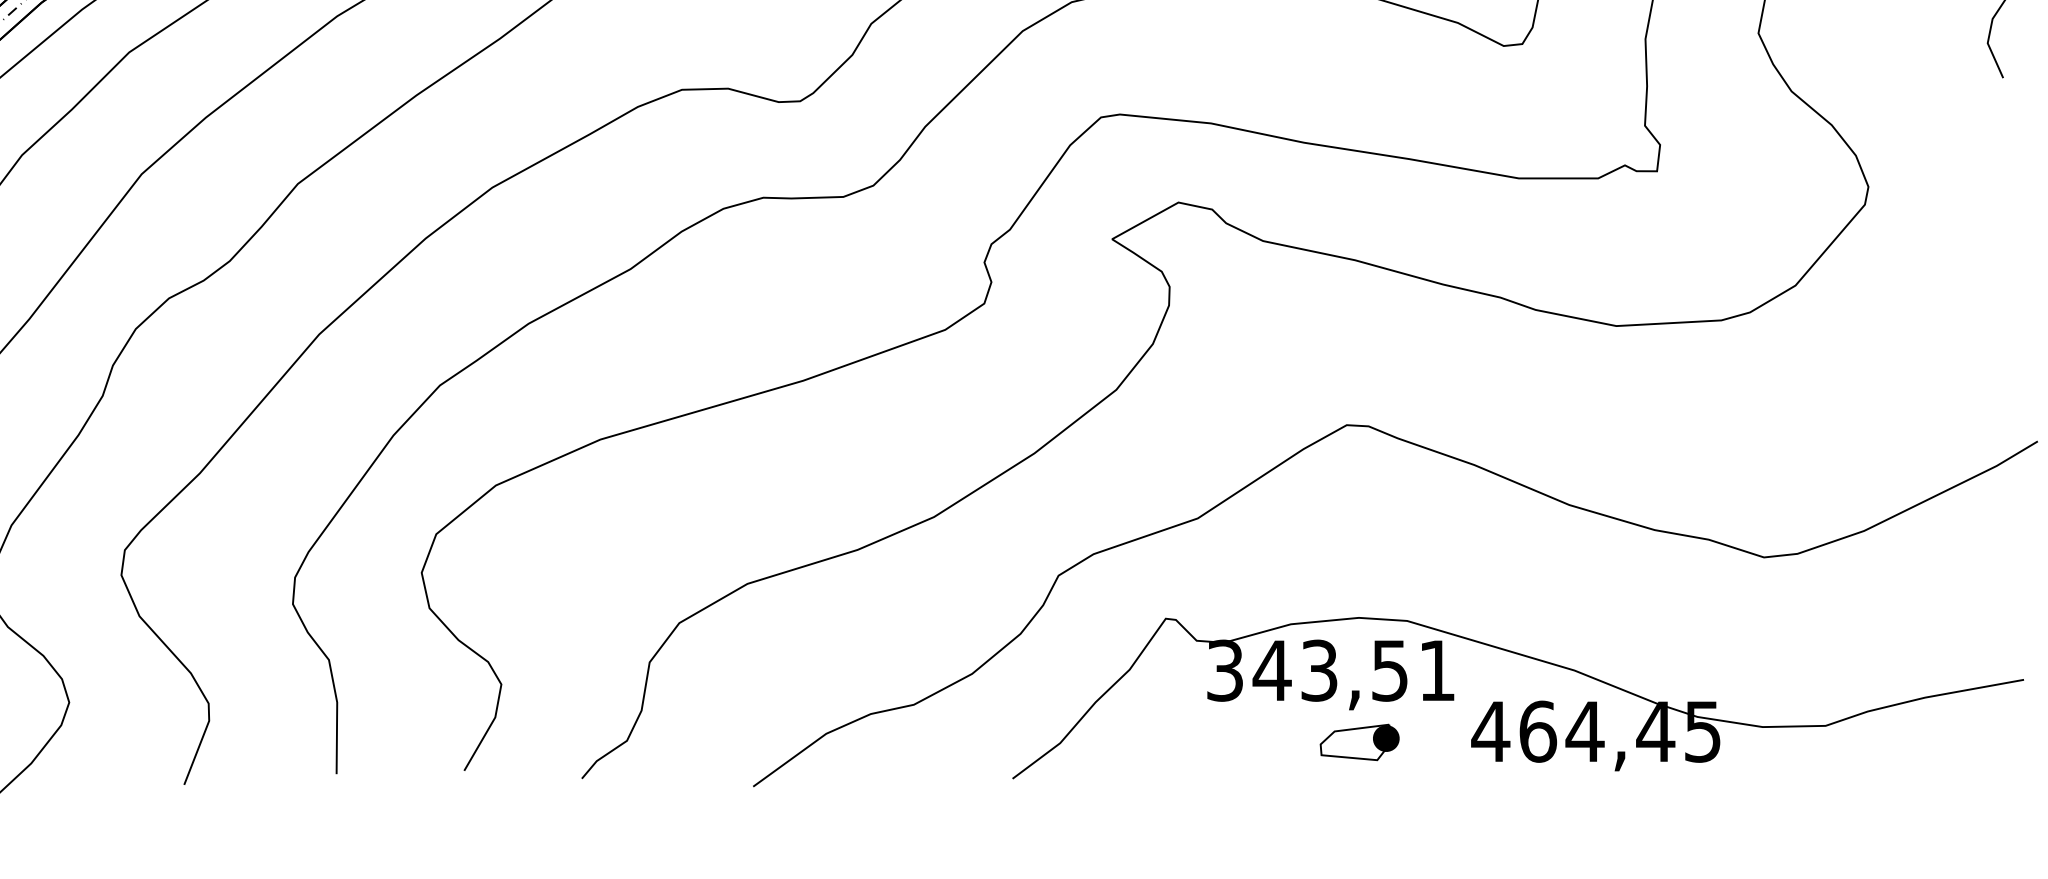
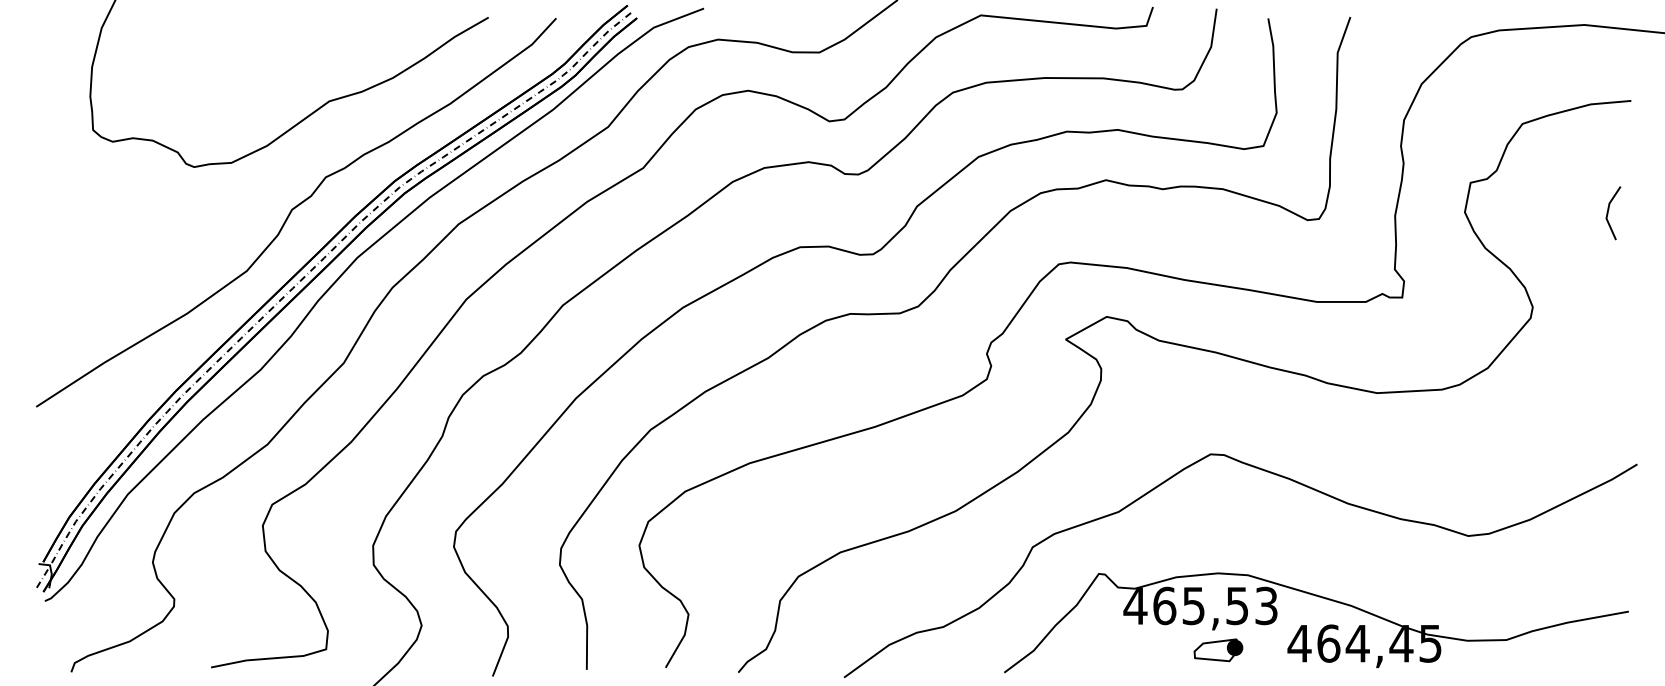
text: (1330, 669) -> (1200, 605), 343,51 -> 465,53

